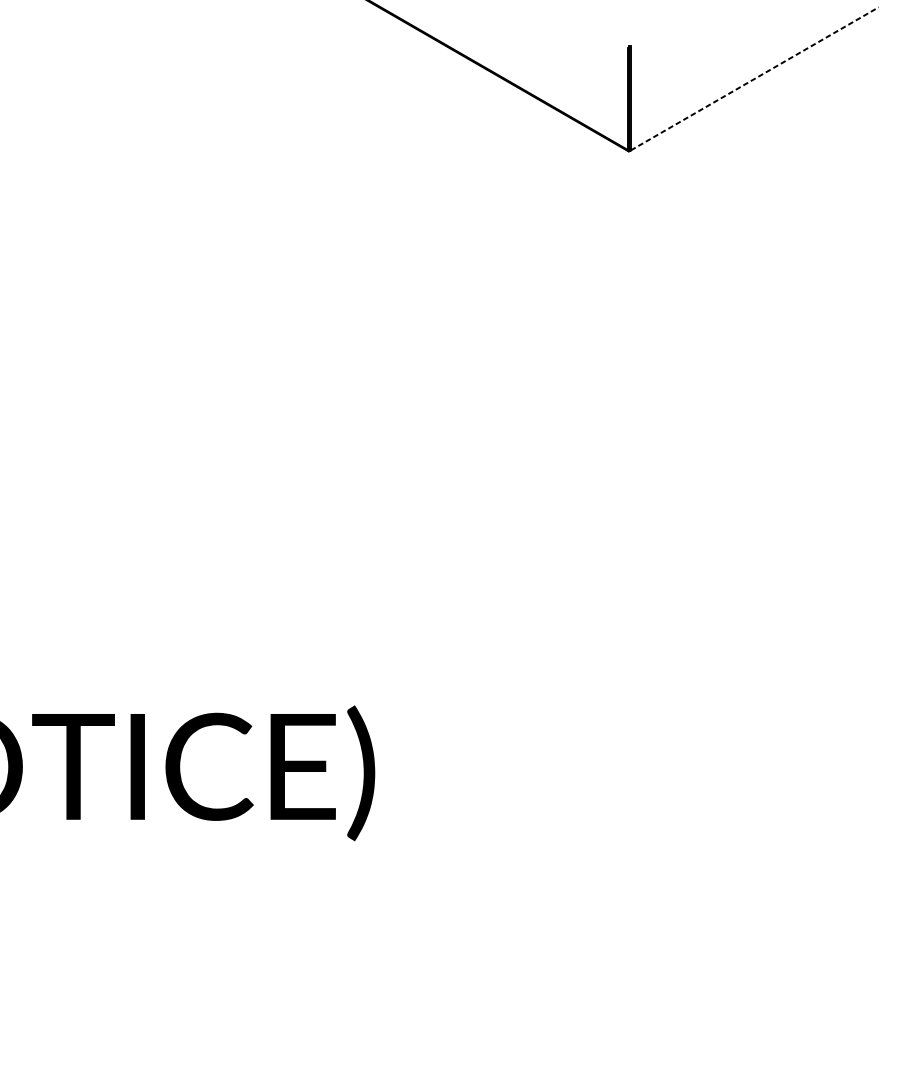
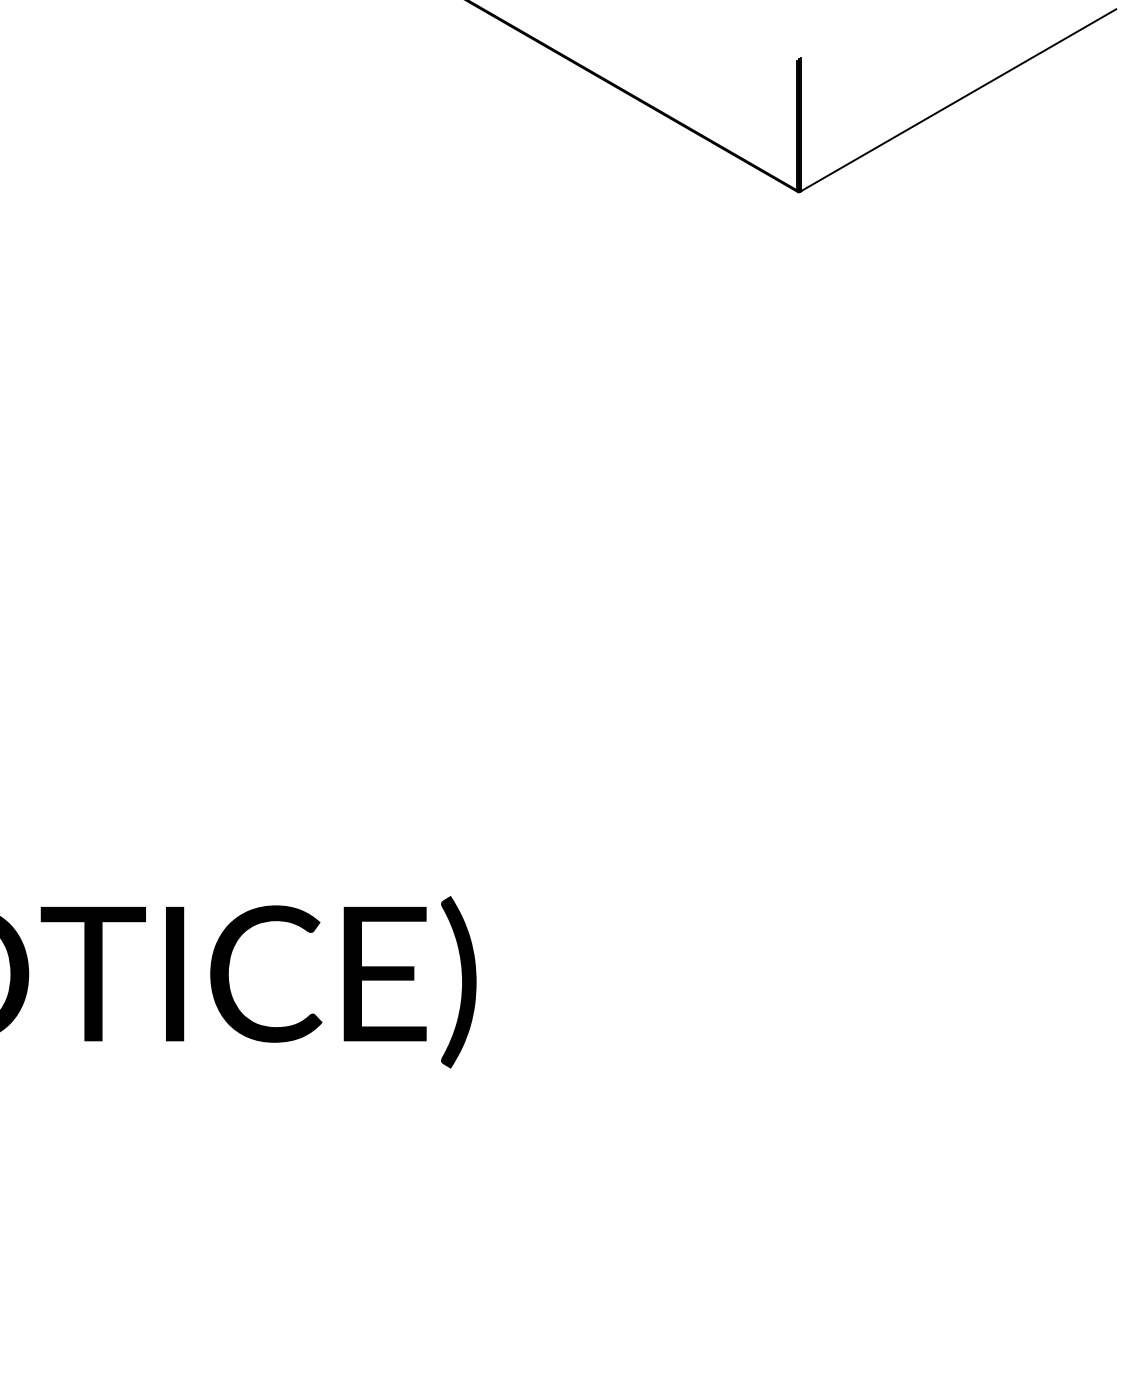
line: (754, 79) -> (958, 100), dashed -> solid

